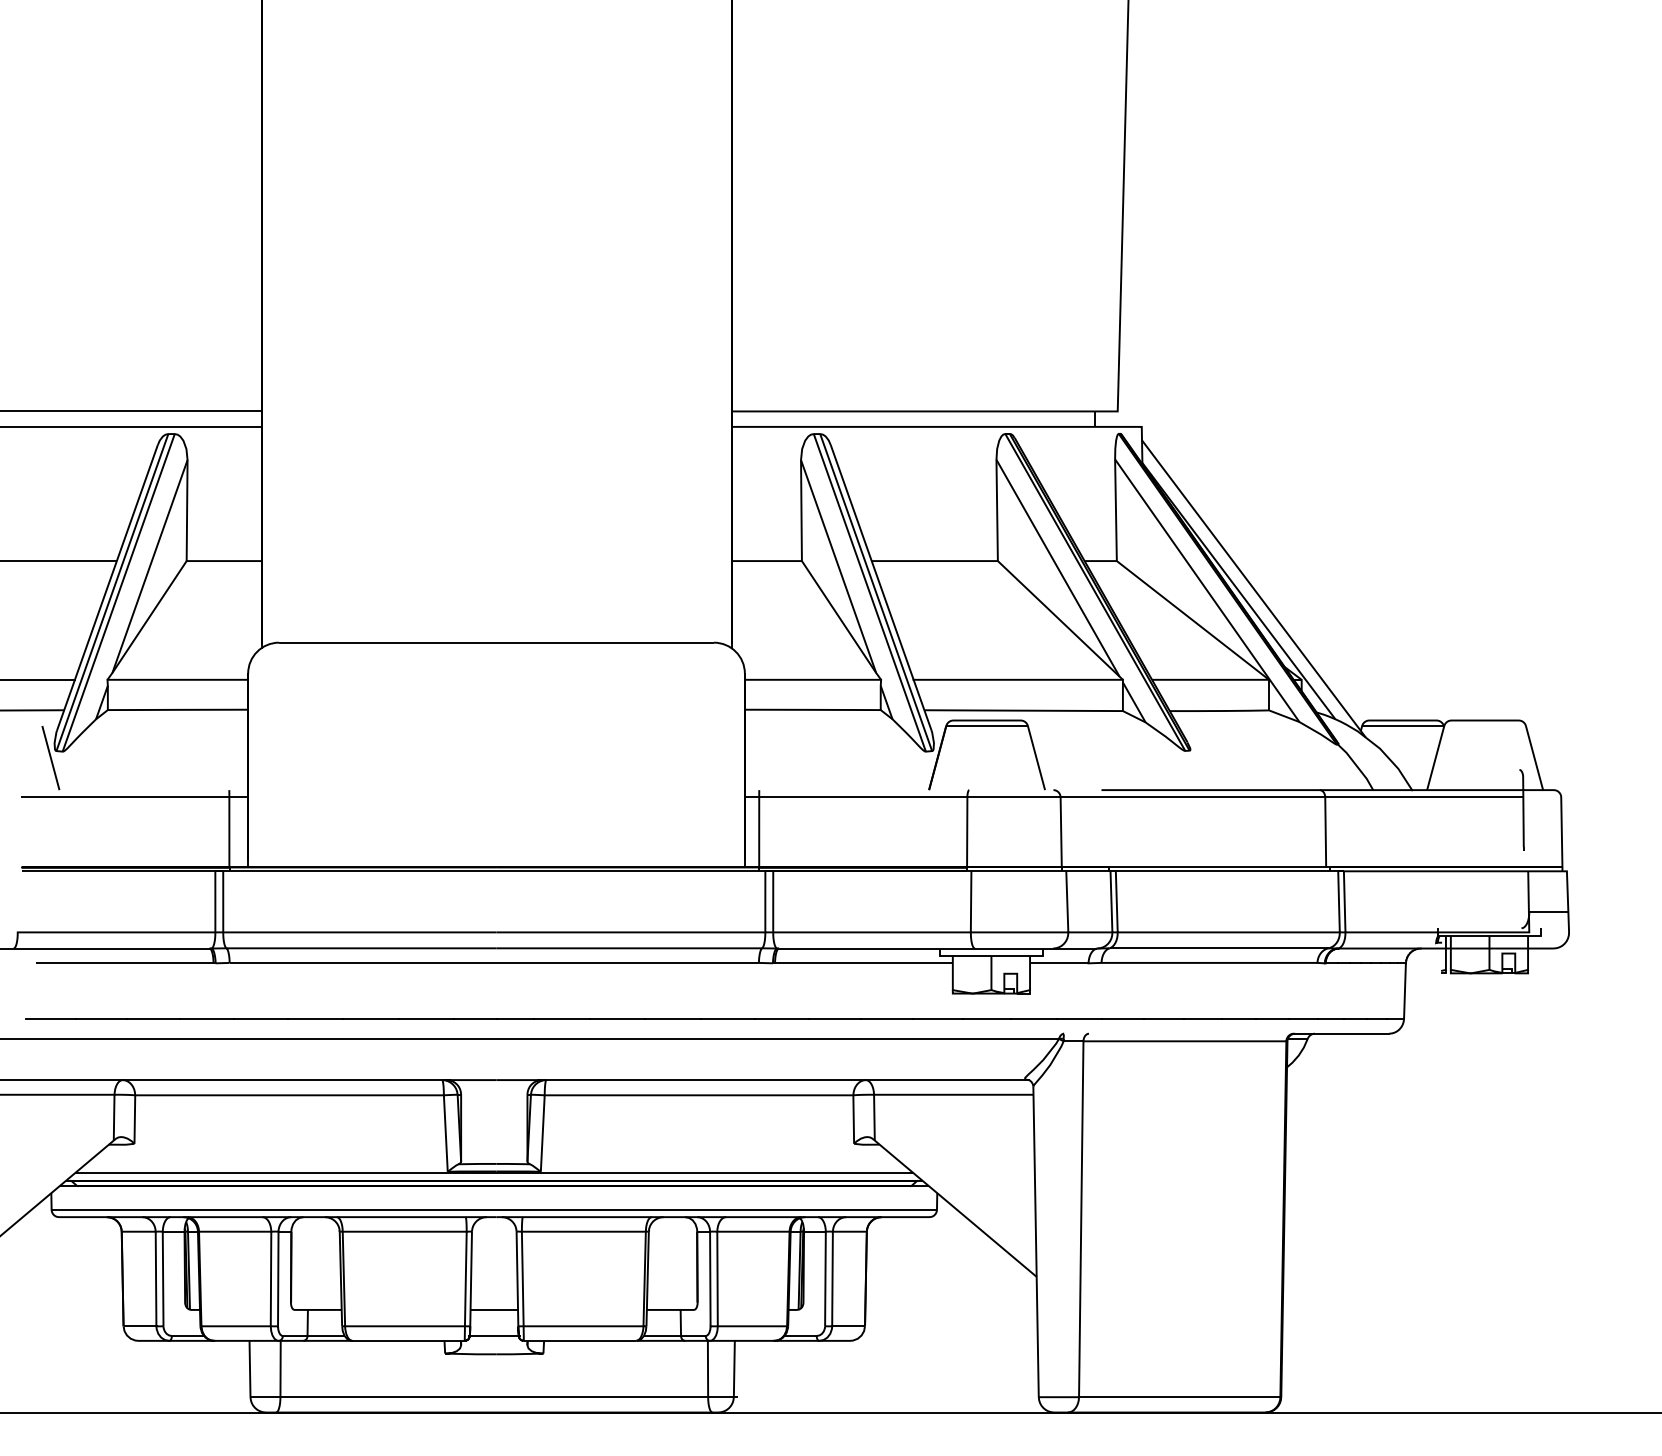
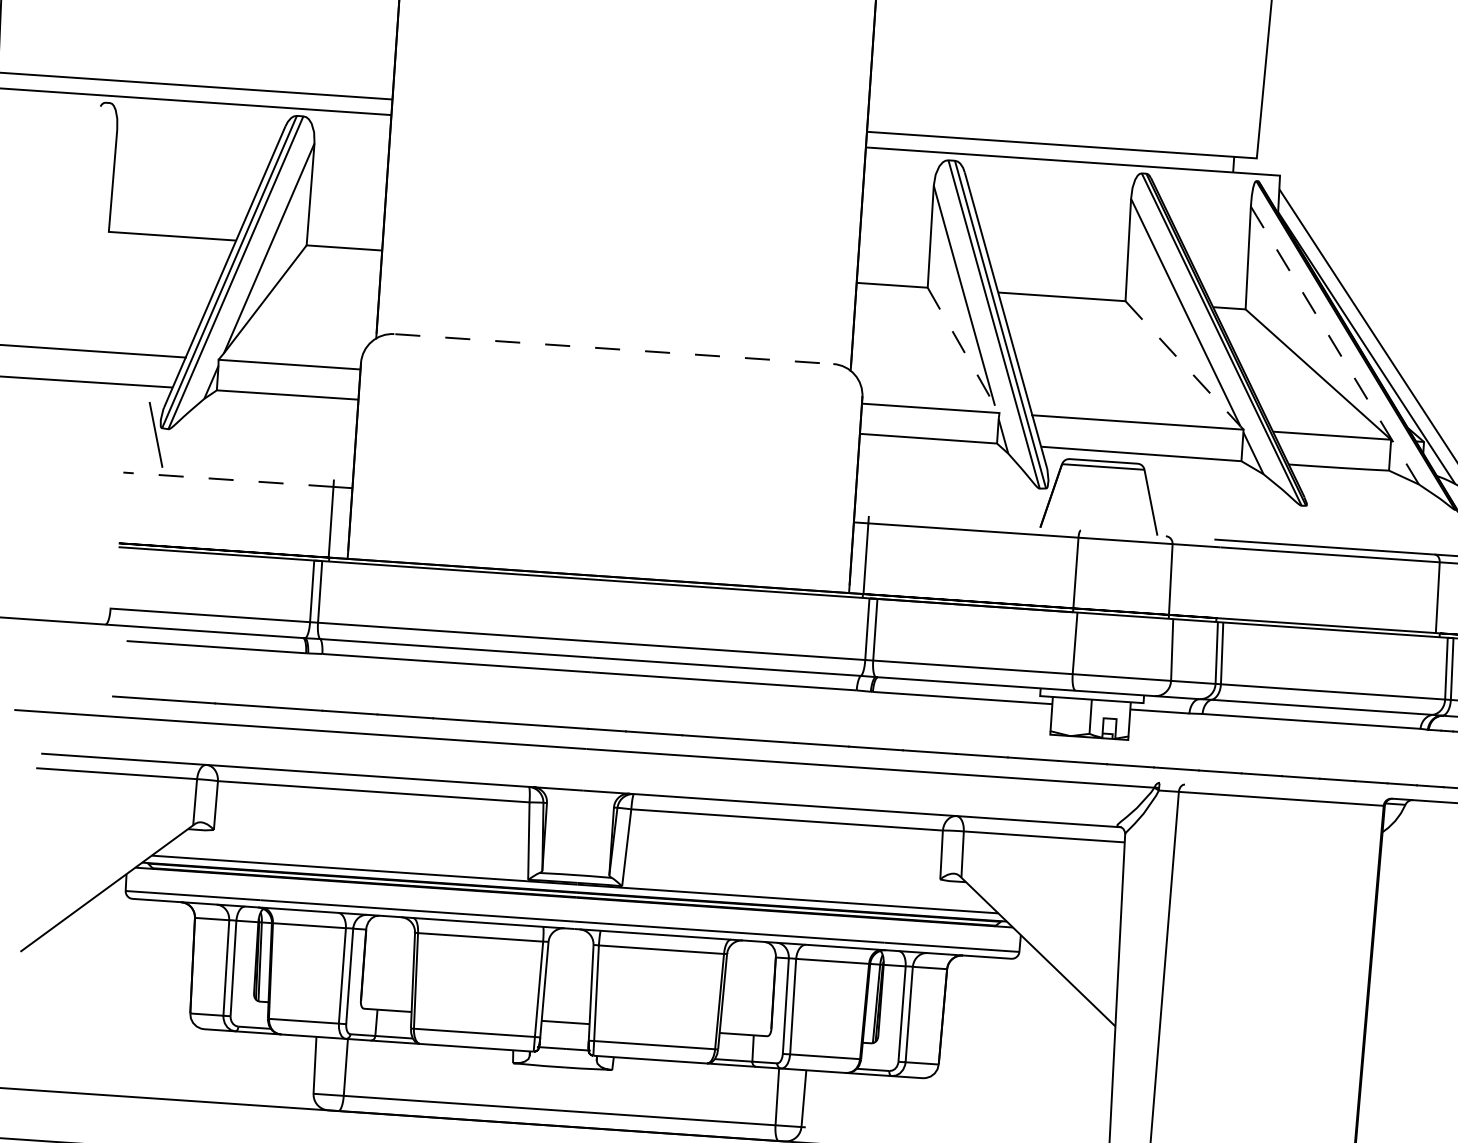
line: (1207, 591) -> (1335, 346), solid -> dashed
line: (1060, 620) -> (1184, 365), solid -> dashed
line: (842, 621) -> (964, 351), solid -> dashed
line: (497, 642) -> (614, 348), solid -> dashed
line: (124, 797) -> (227, 479), solid -> dashed

